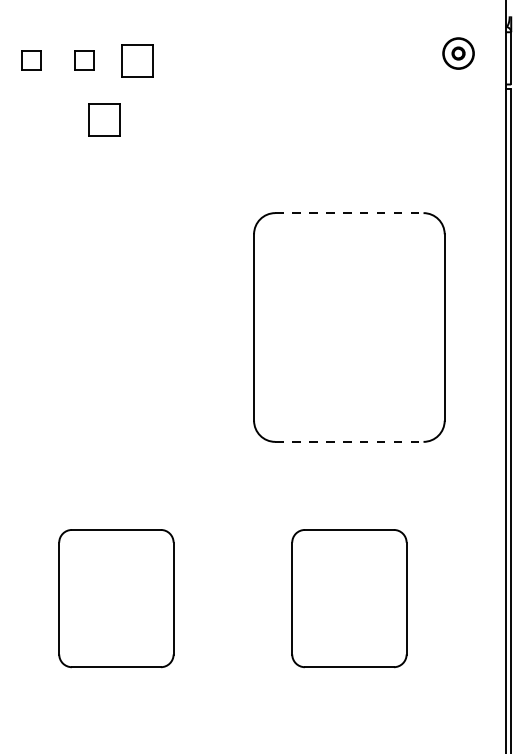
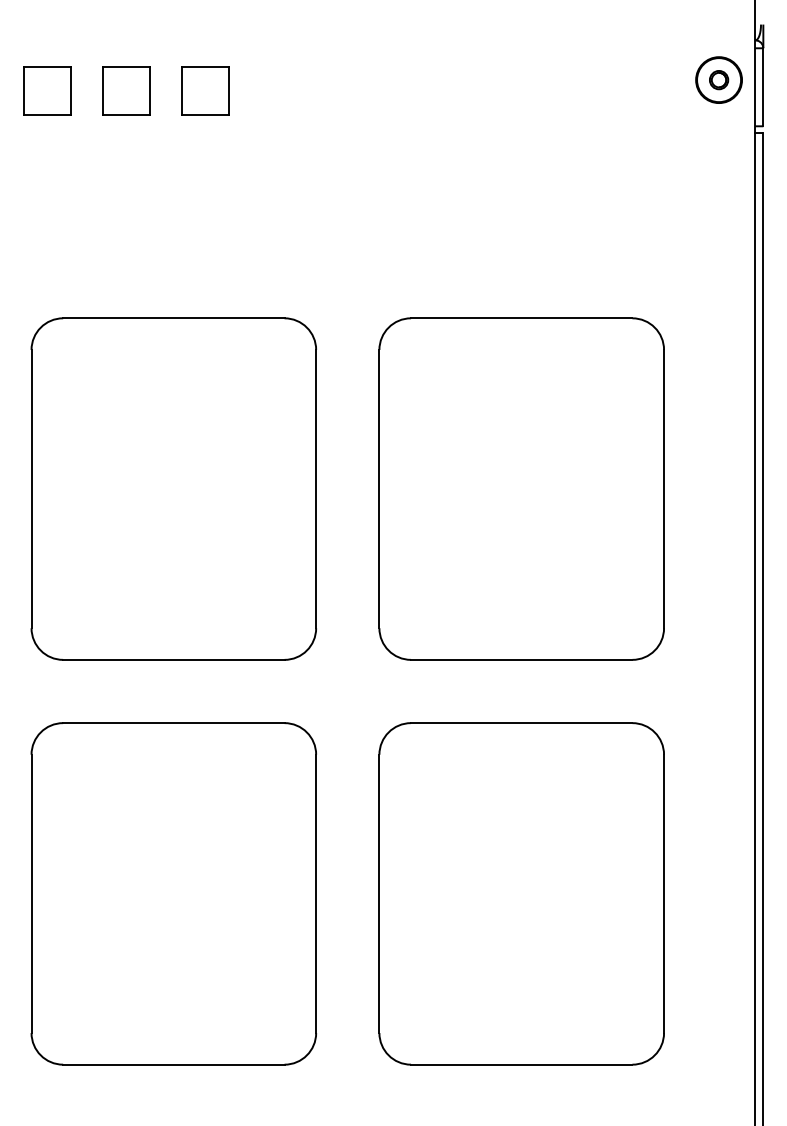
part: (458, 53) -> (718, 80), moved
part: (31, 60) -> (47, 90), size x1.67
part: (84, 60) -> (126, 90), size x1.67
part: (104, 119) -> (156, 178), removed
line: (349, 213) -> (521, 318), dashed -> solid
part: (116, 327) -> (174, 489), added
line: (349, 441) -> (521, 659), dashed -> solid
part: (116, 598) -> (174, 893), size x1.67
part: (349, 598) -> (521, 893), size x1.67

